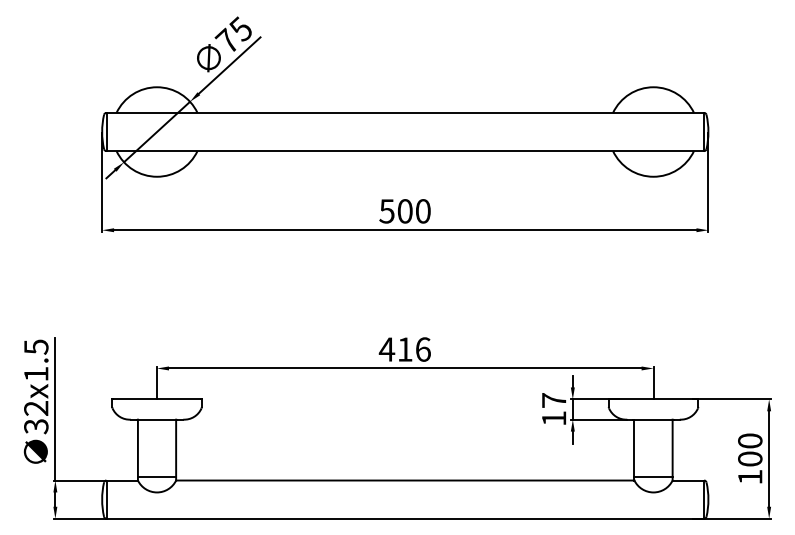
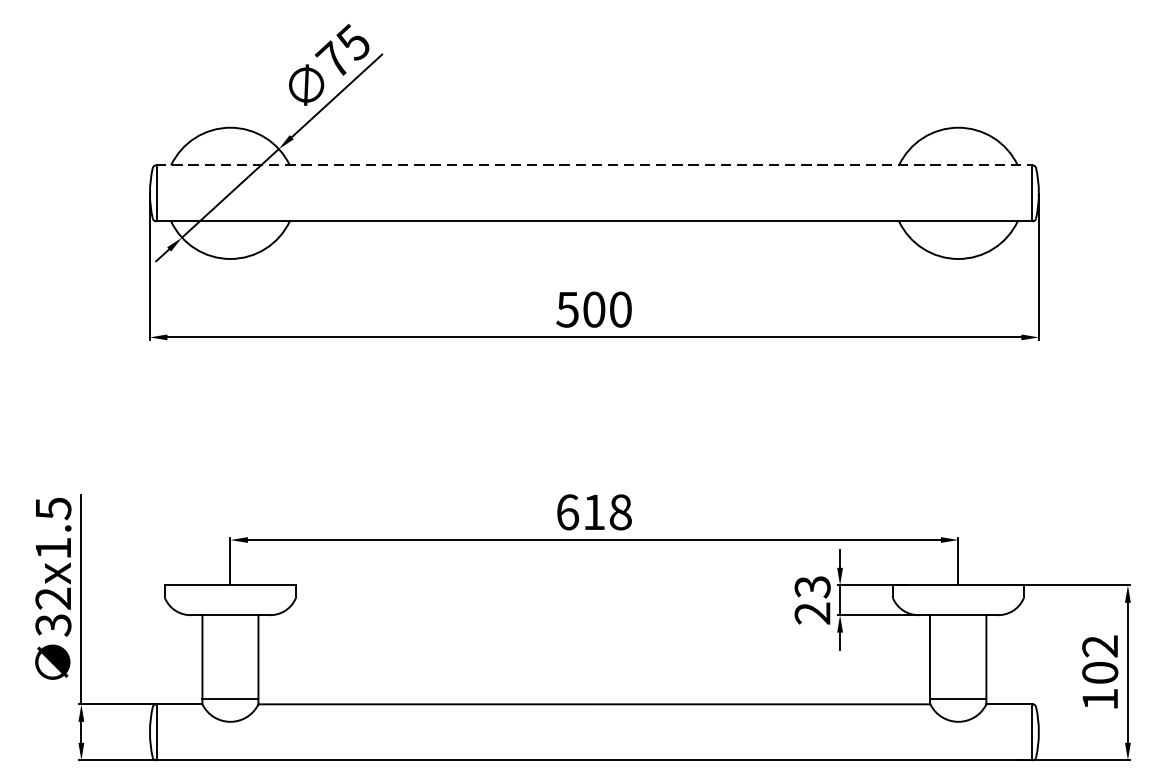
line: (405, 112) -> (594, 164), solid -> dashed
text: (404, 349) -> (593, 512), 416 -> 618
text: (553, 409) -> (811, 600), 17 -> 23
text: (750, 440) -> (1100, 645), 100 -> 102

